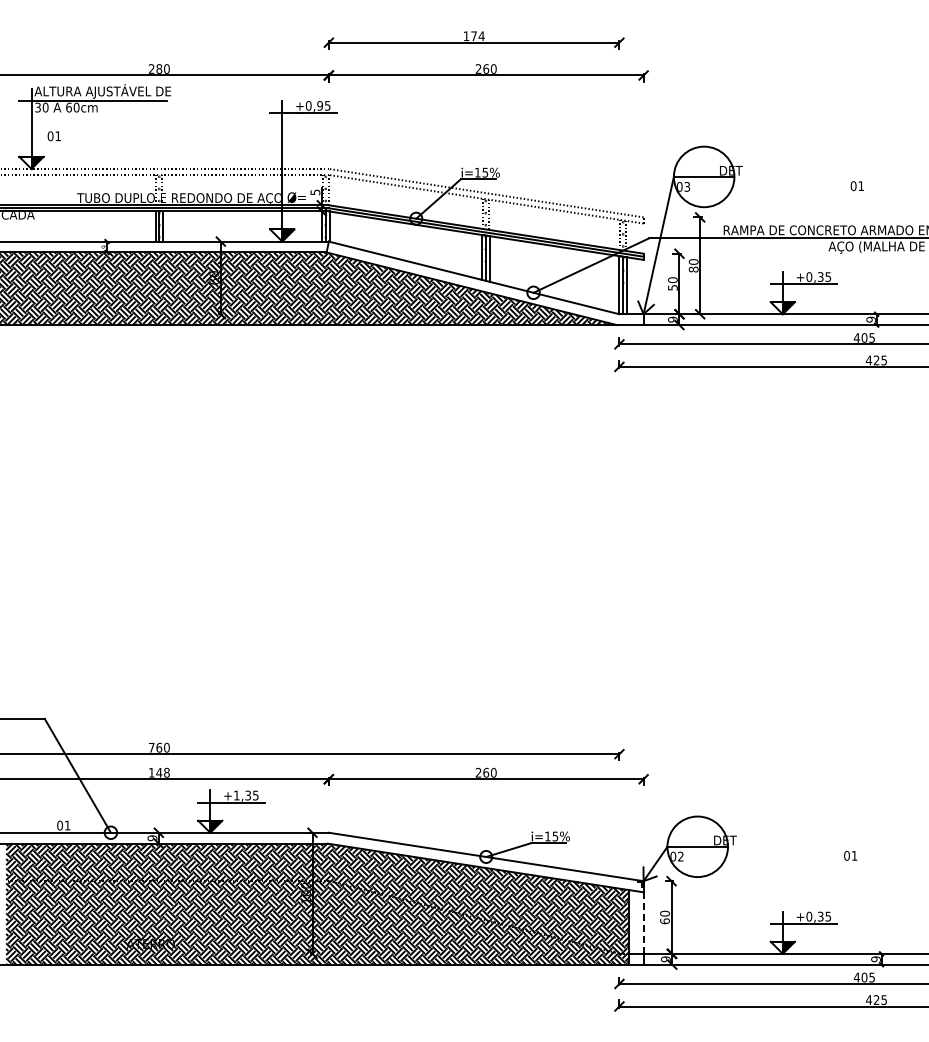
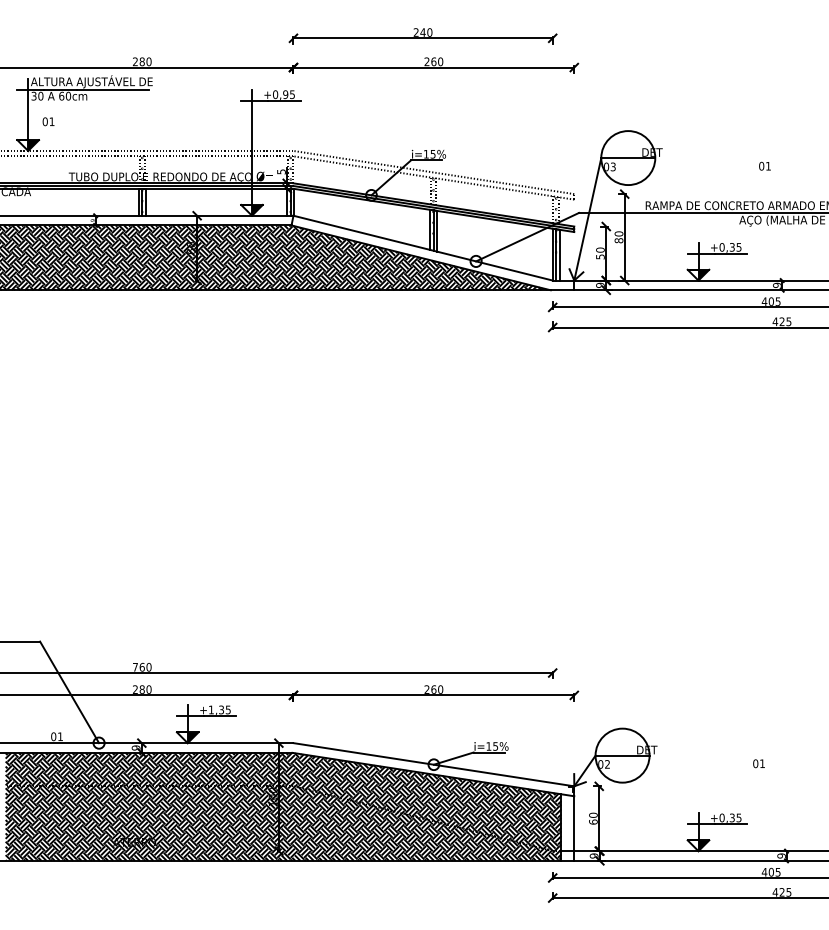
text: (473, 36) -> (422, 32), 174 -> 240
text: (158, 772) -> (141, 689), 148 -> 280
line: (643, 923) -> (574, 824), dashed -> solid

